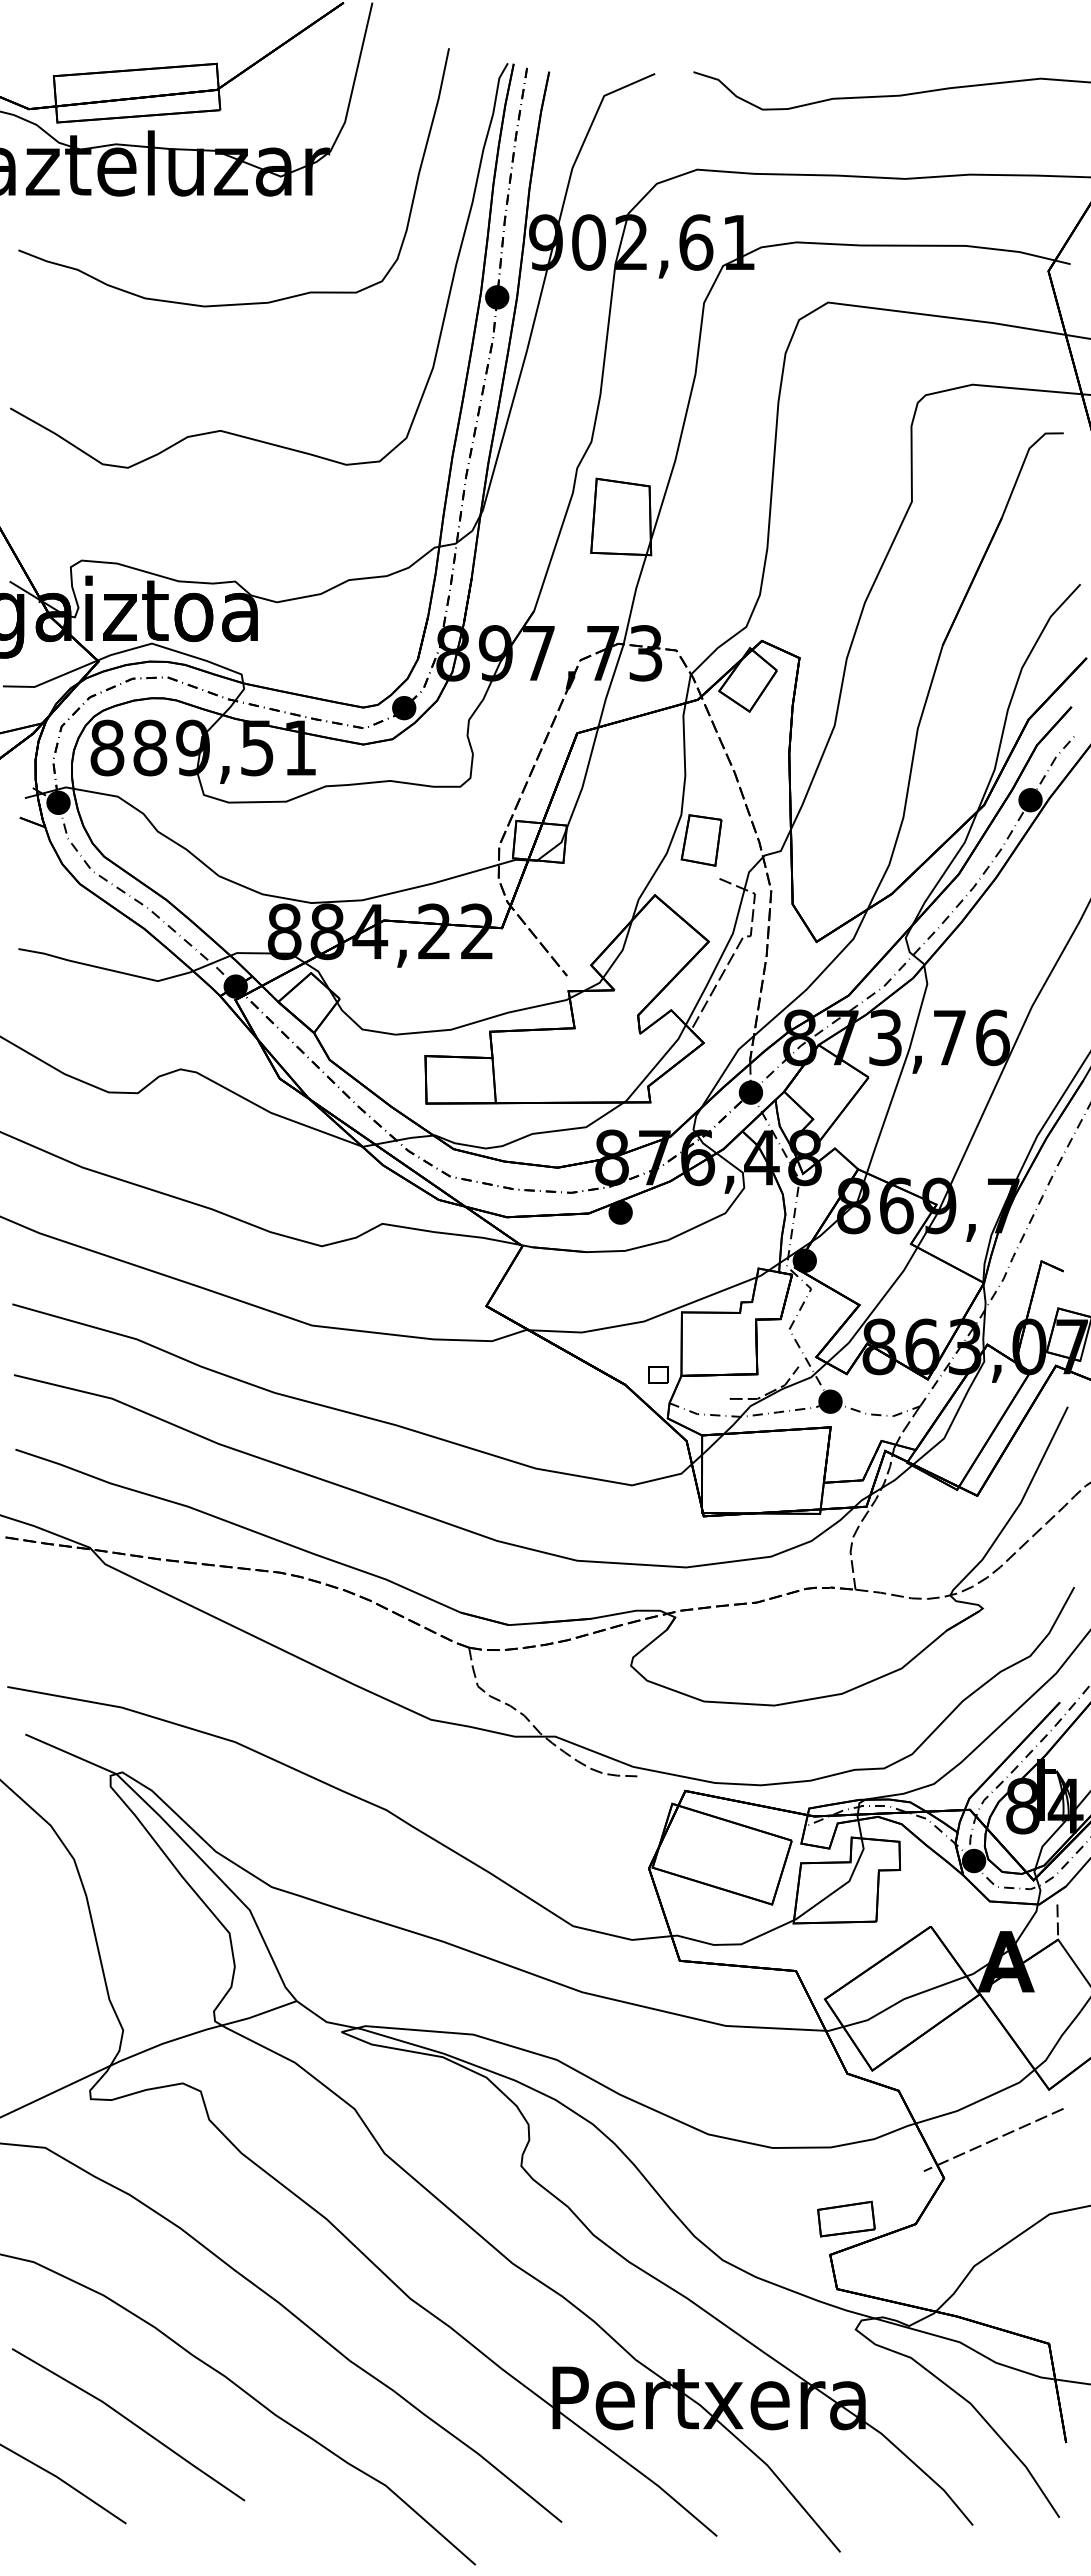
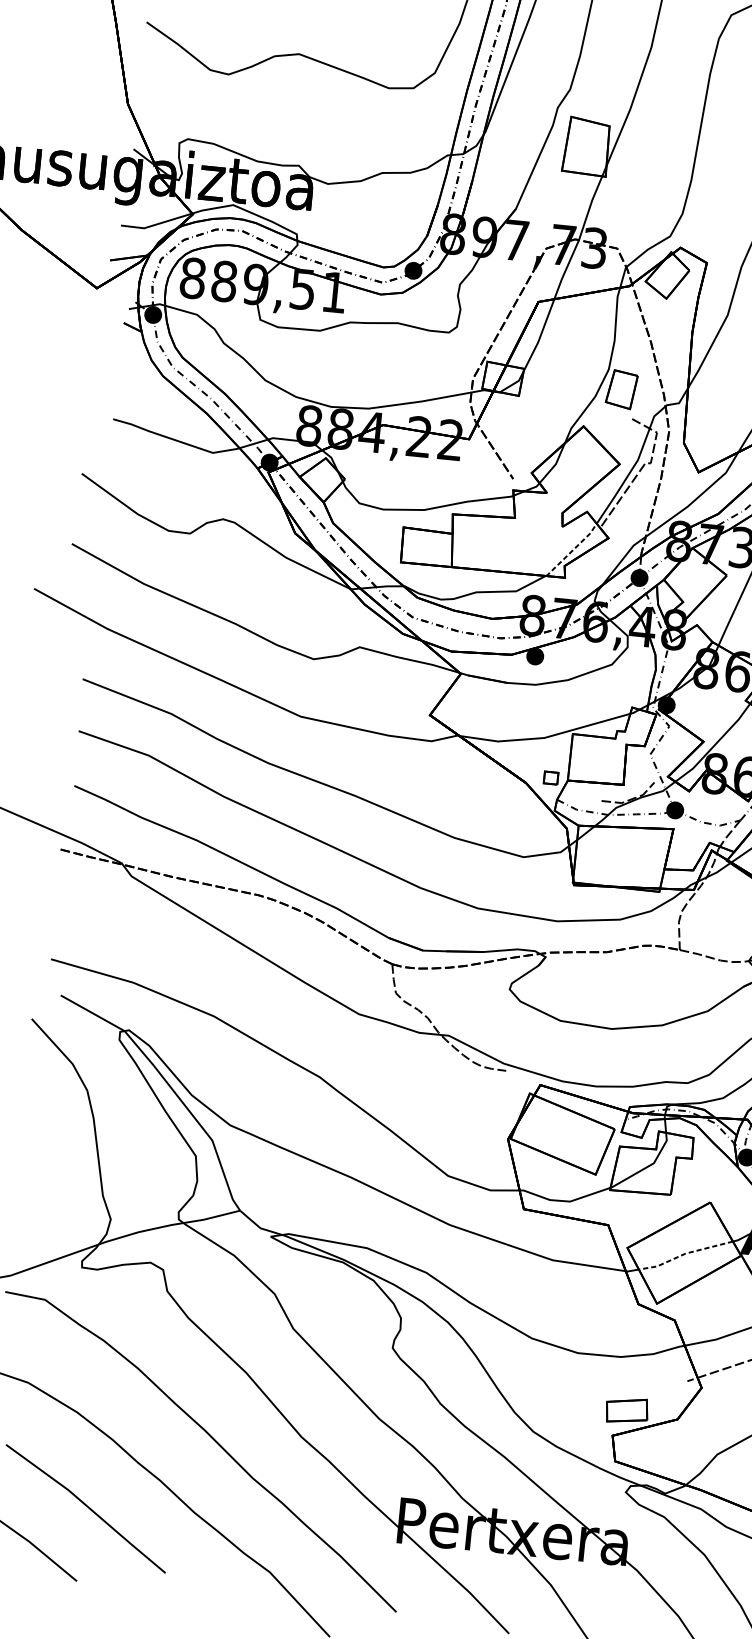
line: (656, 1065) -> (572, 551), solid -> dashed
line: (903, 1999) -> (684, 1253), solid -> dashed

